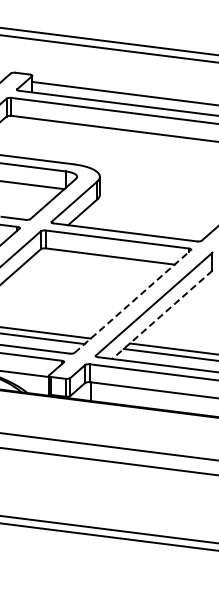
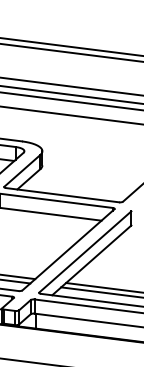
line: (132, 301) -> (68, 249), dashed -> solid
line: (162, 314) -> (91, 260), dashed -> solid

